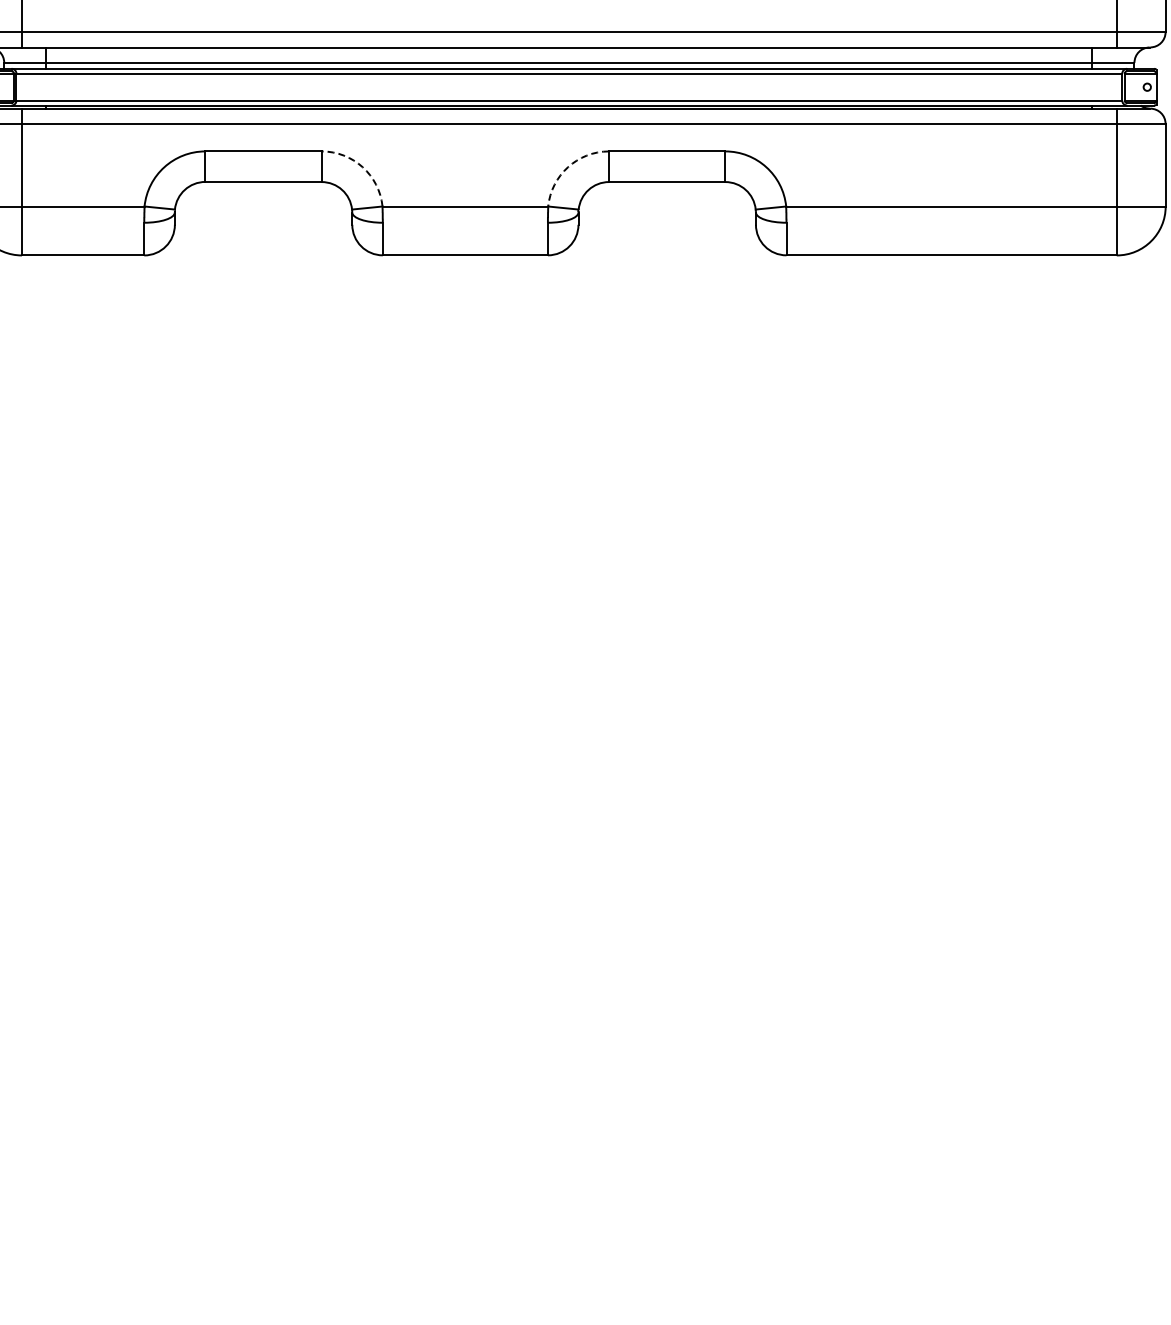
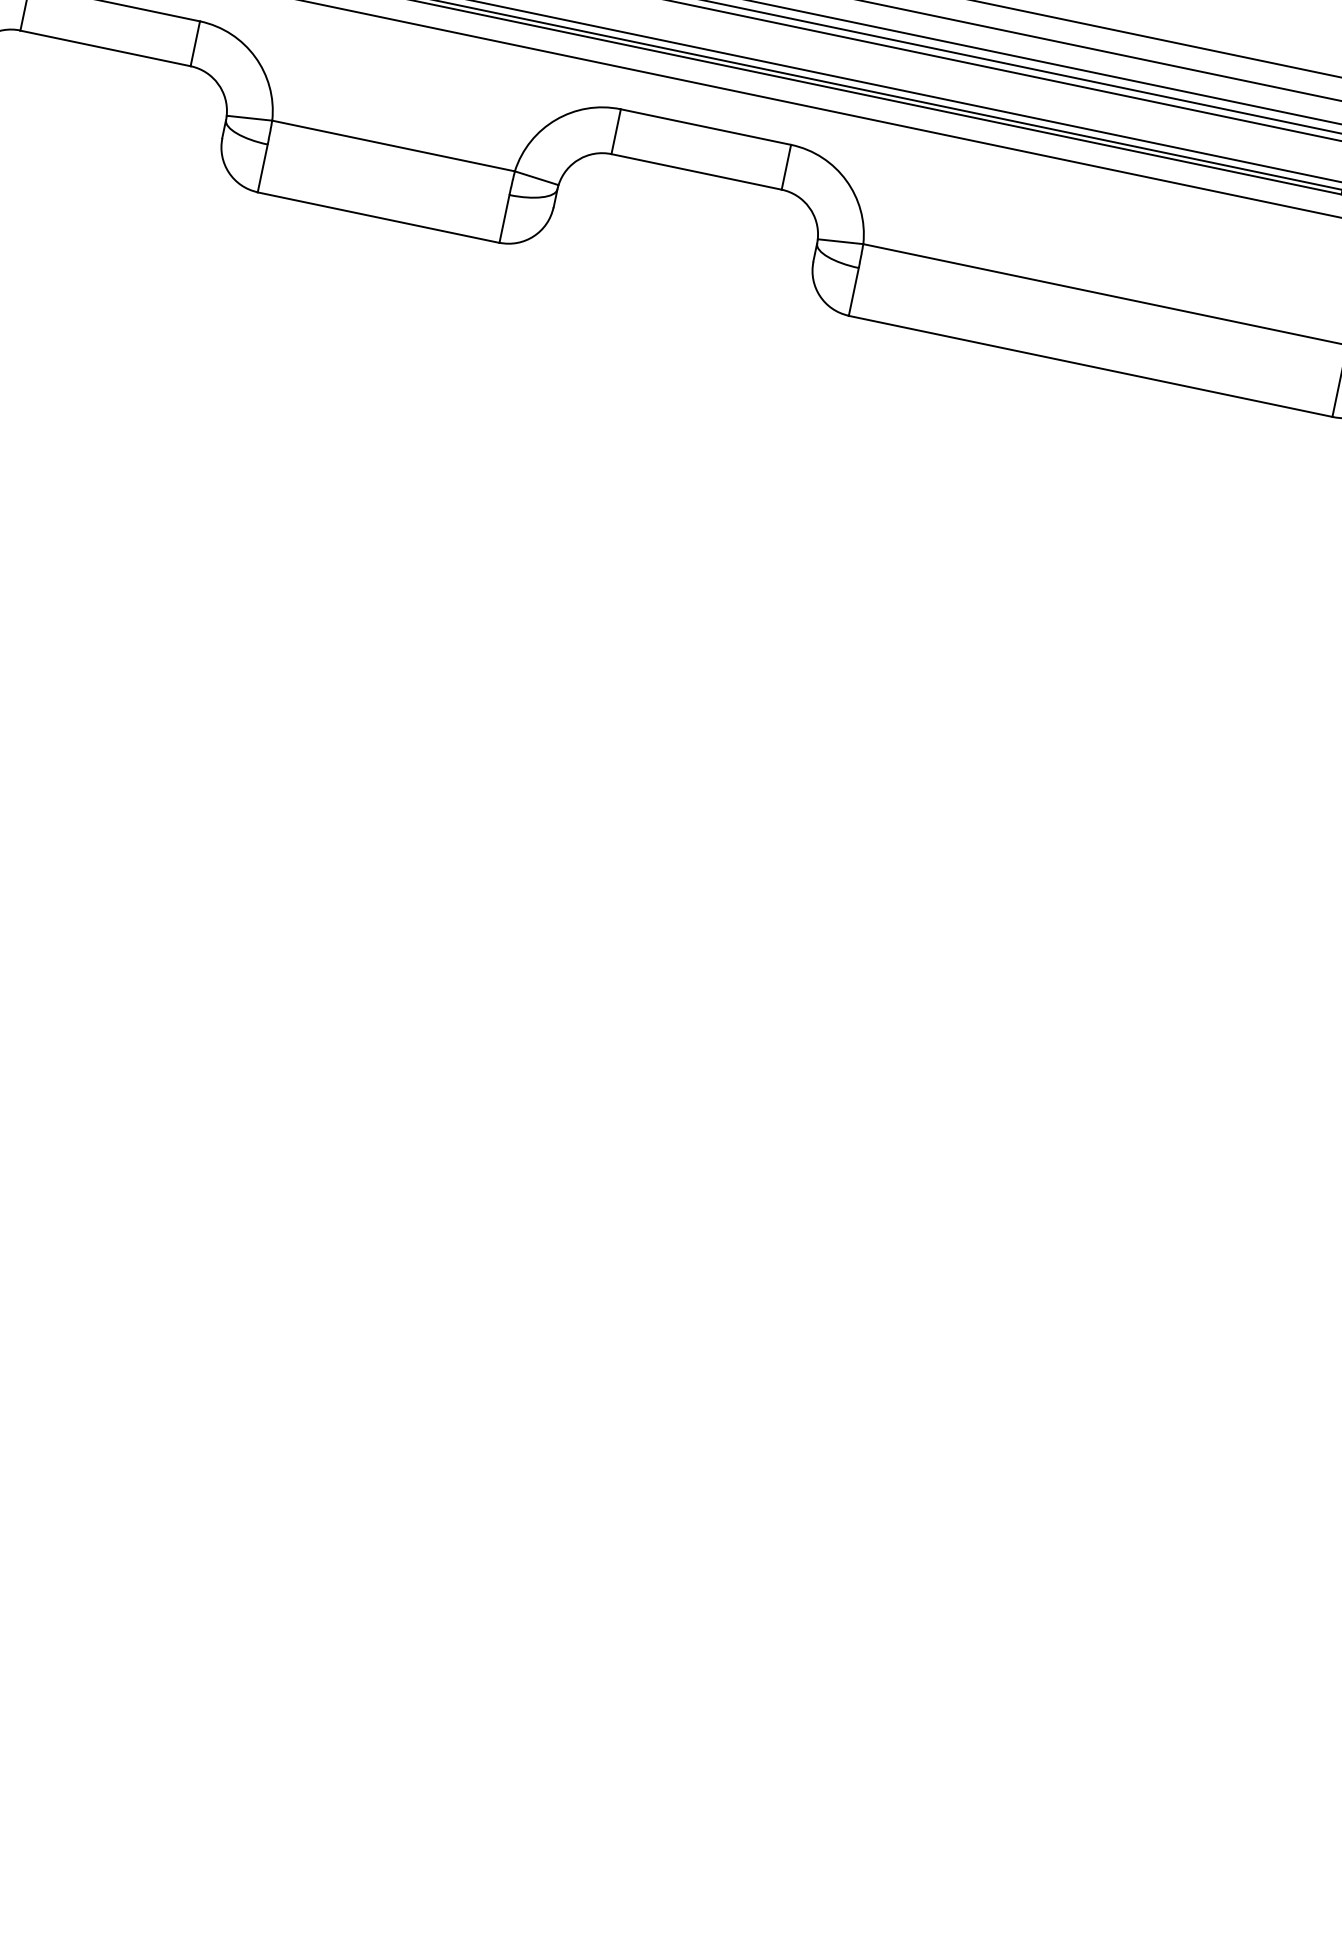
arc: (362, 167) -> (254, 57), dashed -> solid
arc: (568, 167) -> (556, 120), dashed -> solid

